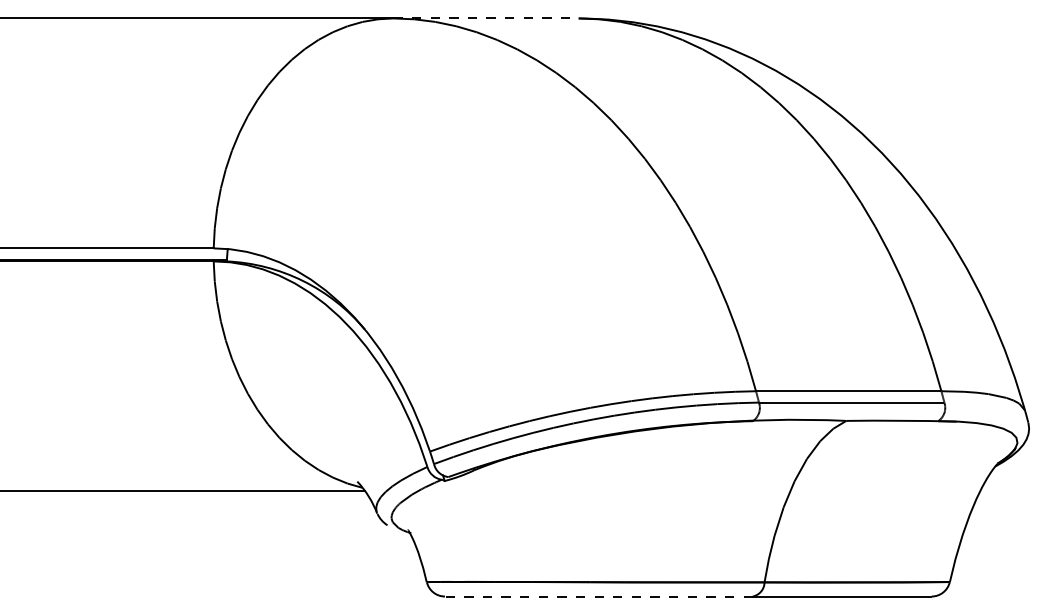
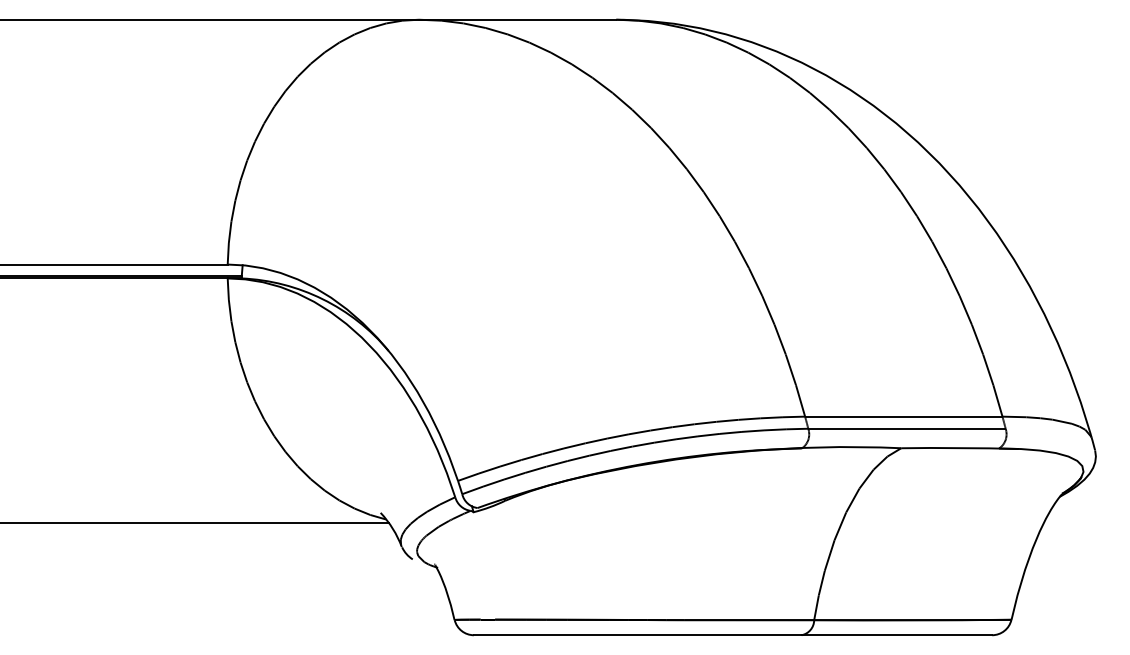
line: (486, 18) -> (518, 19), dashed -> solid
line: (599, 596) -> (638, 635), dashed -> solid

